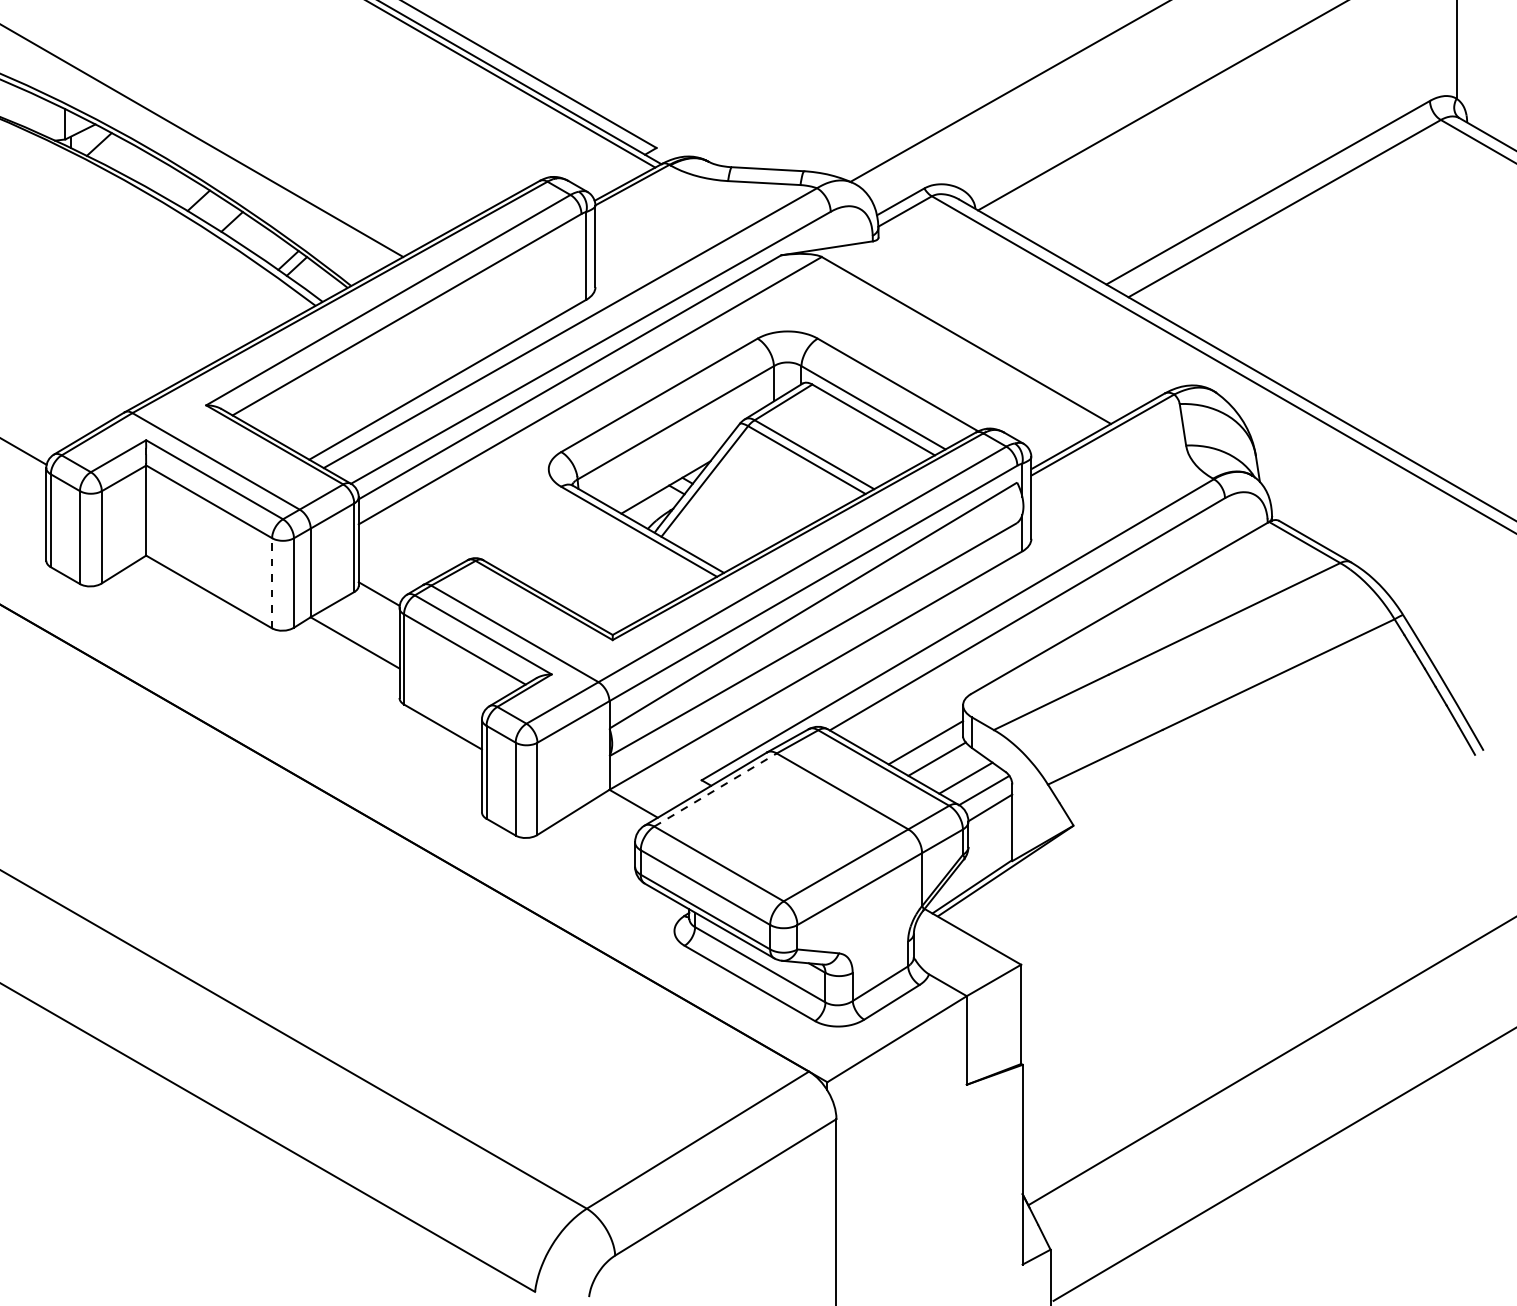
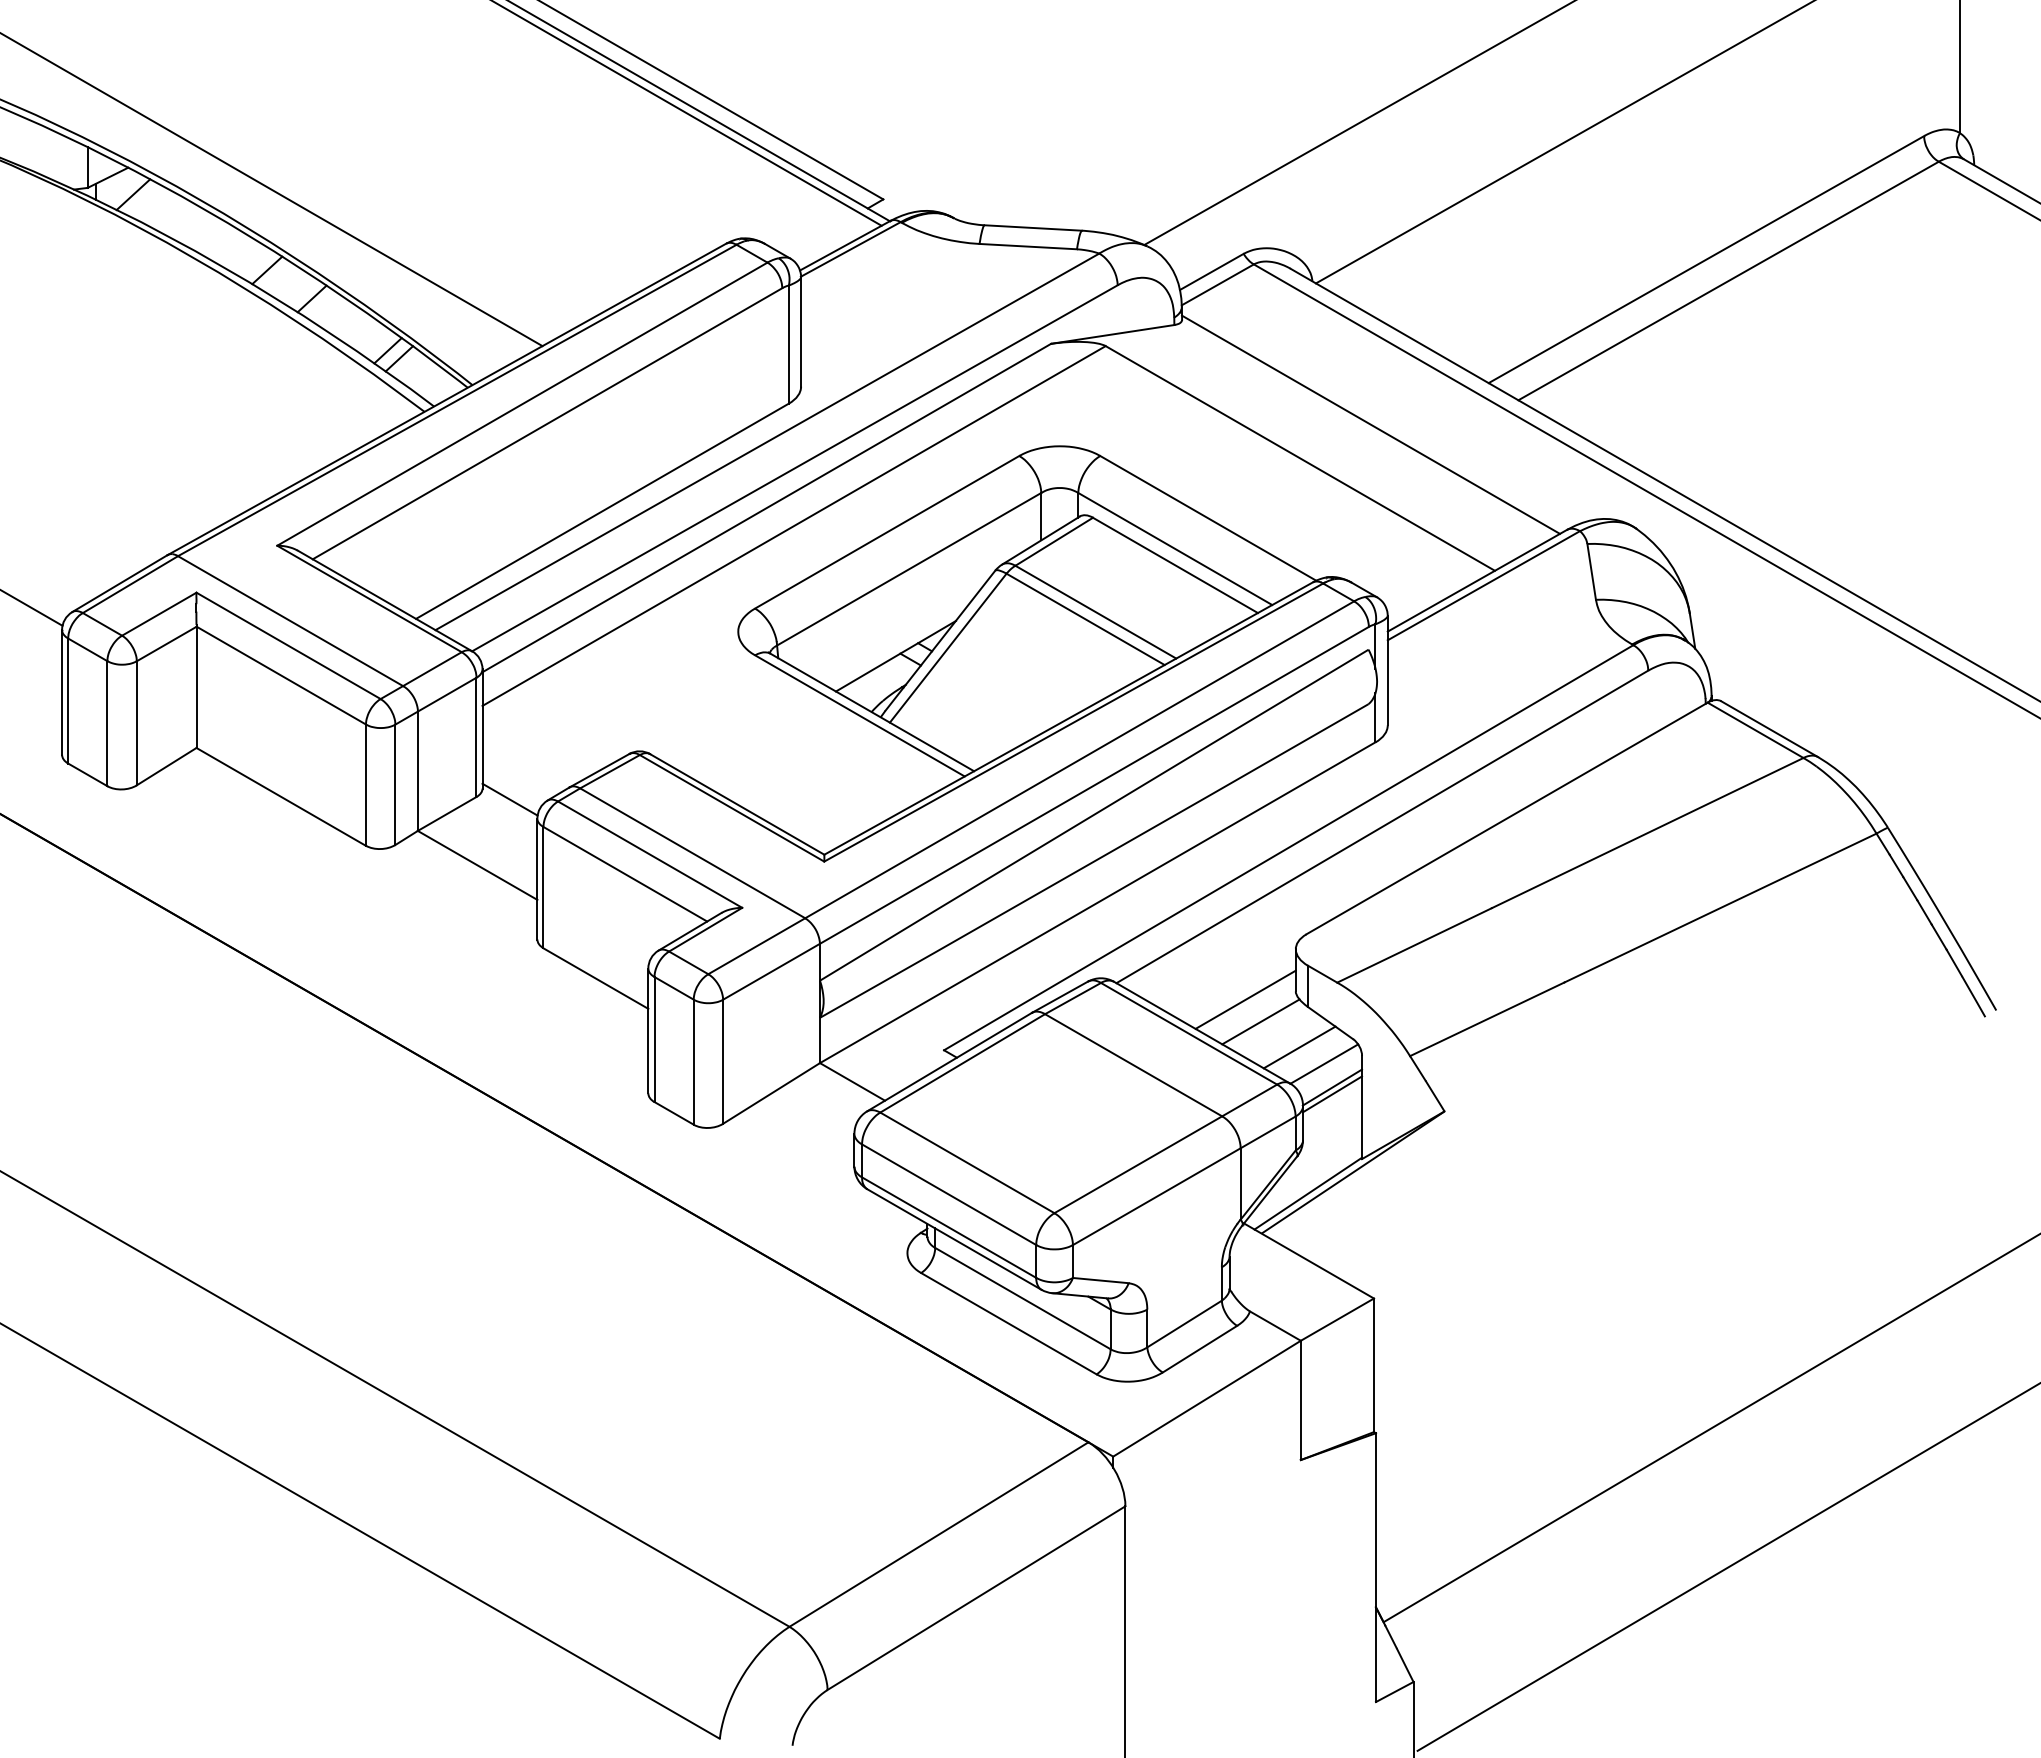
line: (1018, 315) -> (1370, 424), added
line: (271, 583) -> (365, 785), dashed -> solid
line: (715, 790) -> (962, 1063), dashed -> solid
line: (990, 813) -> (1332, 1094), added

